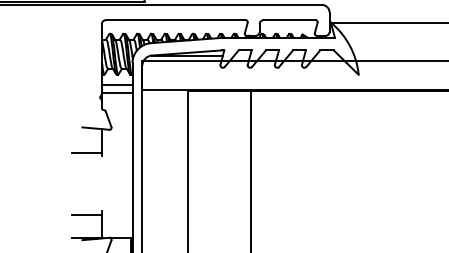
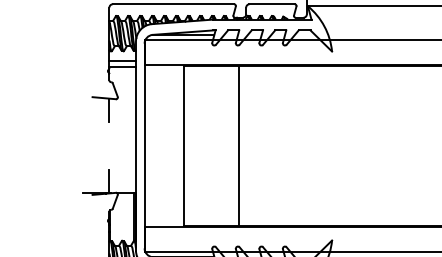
line: (86, 153) -> (96, 119), removed
line: (86, 215) -> (96, 173), removed

